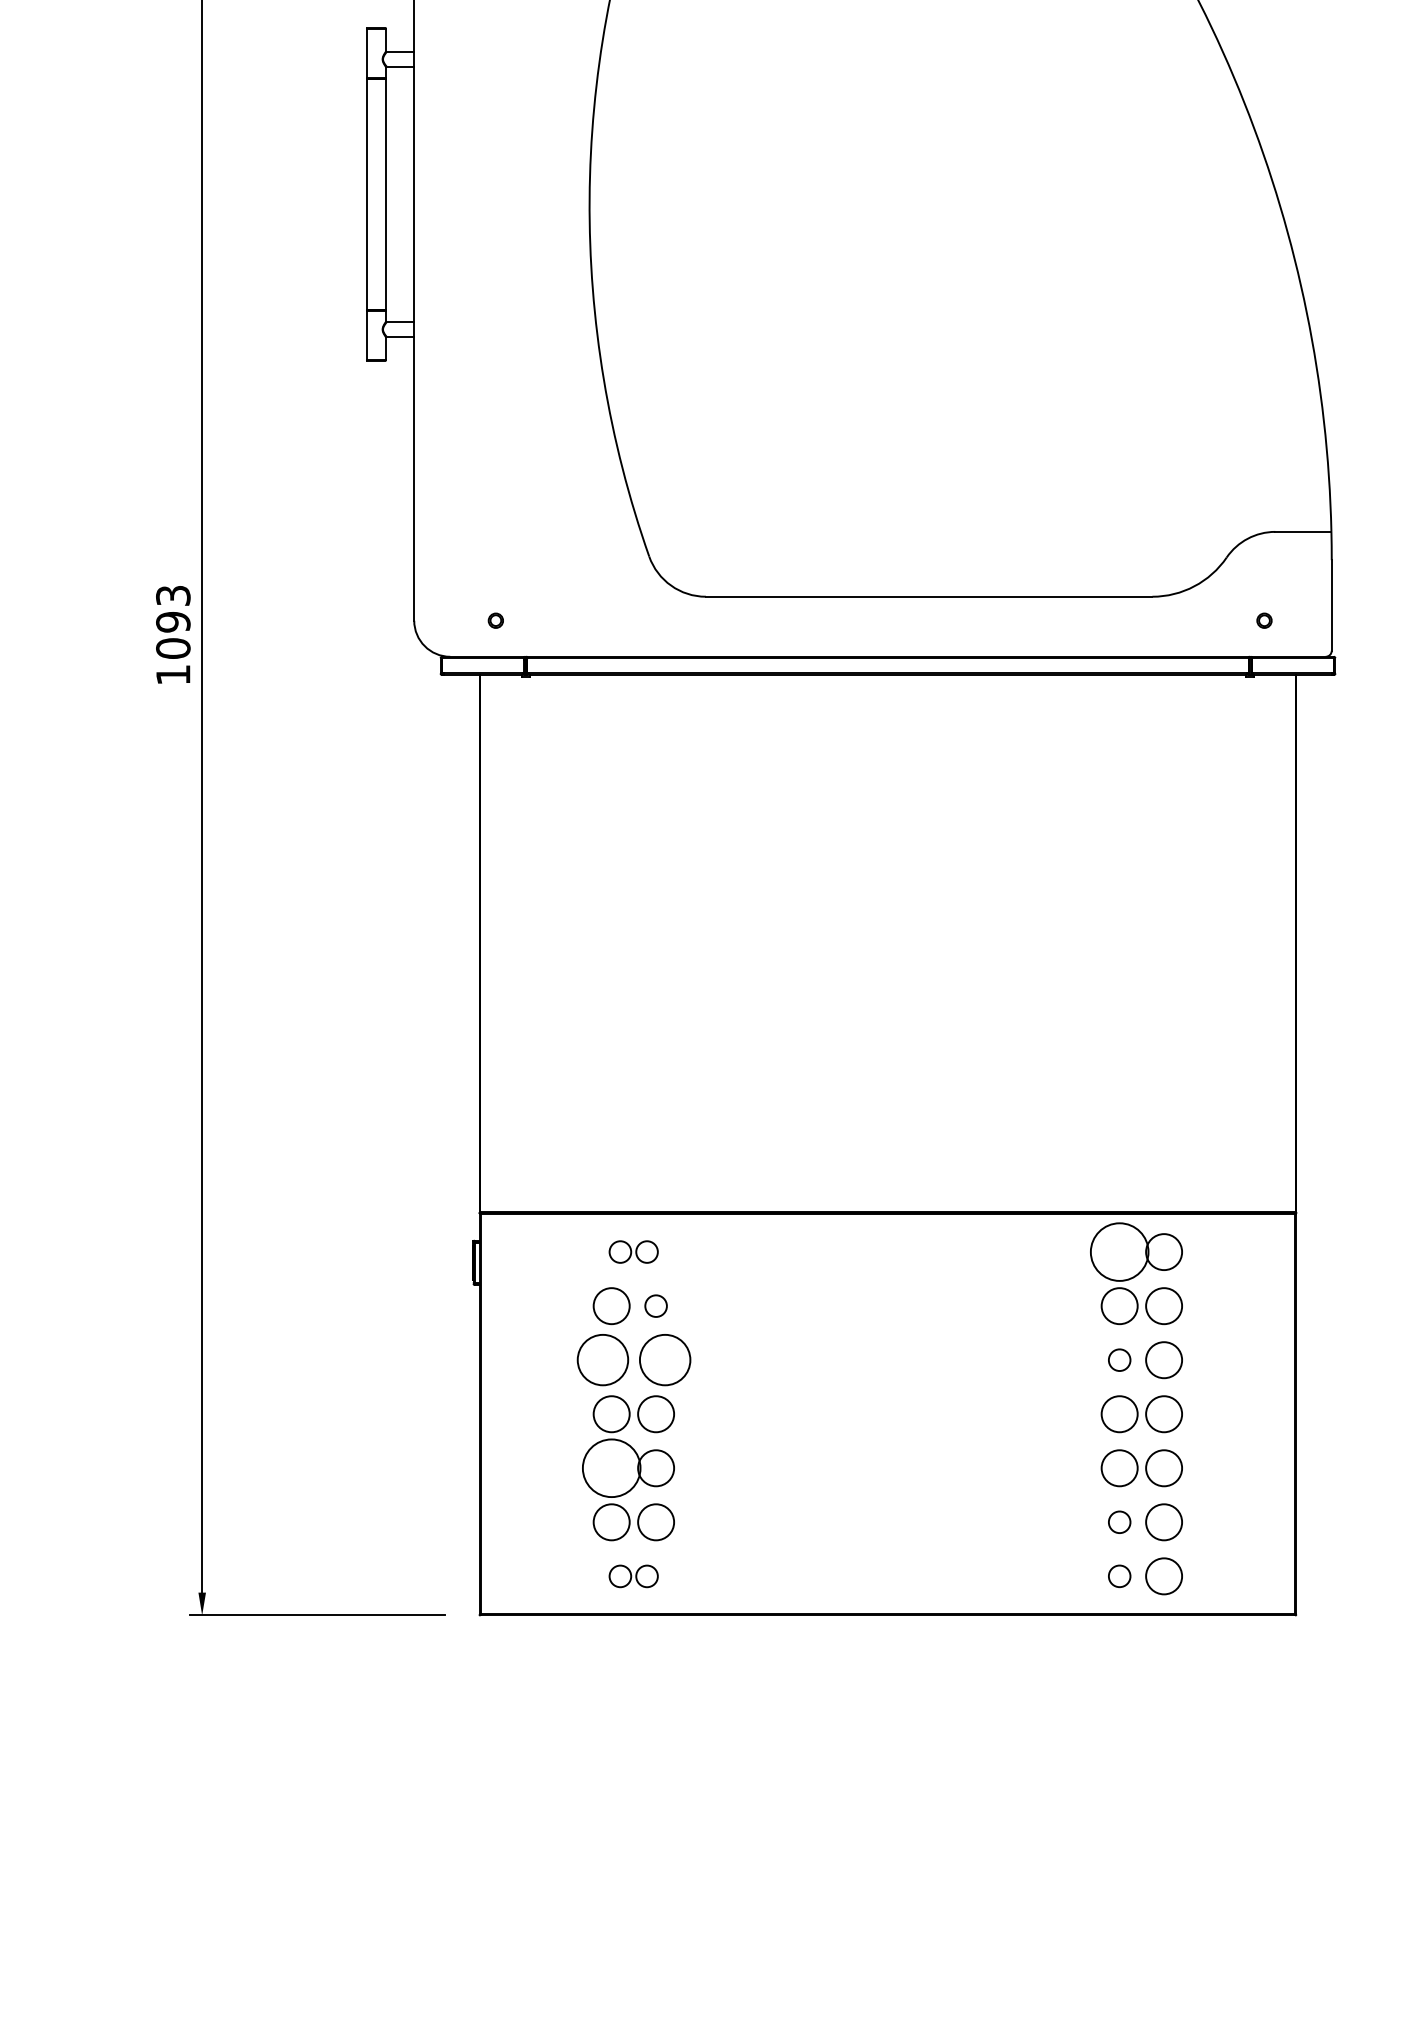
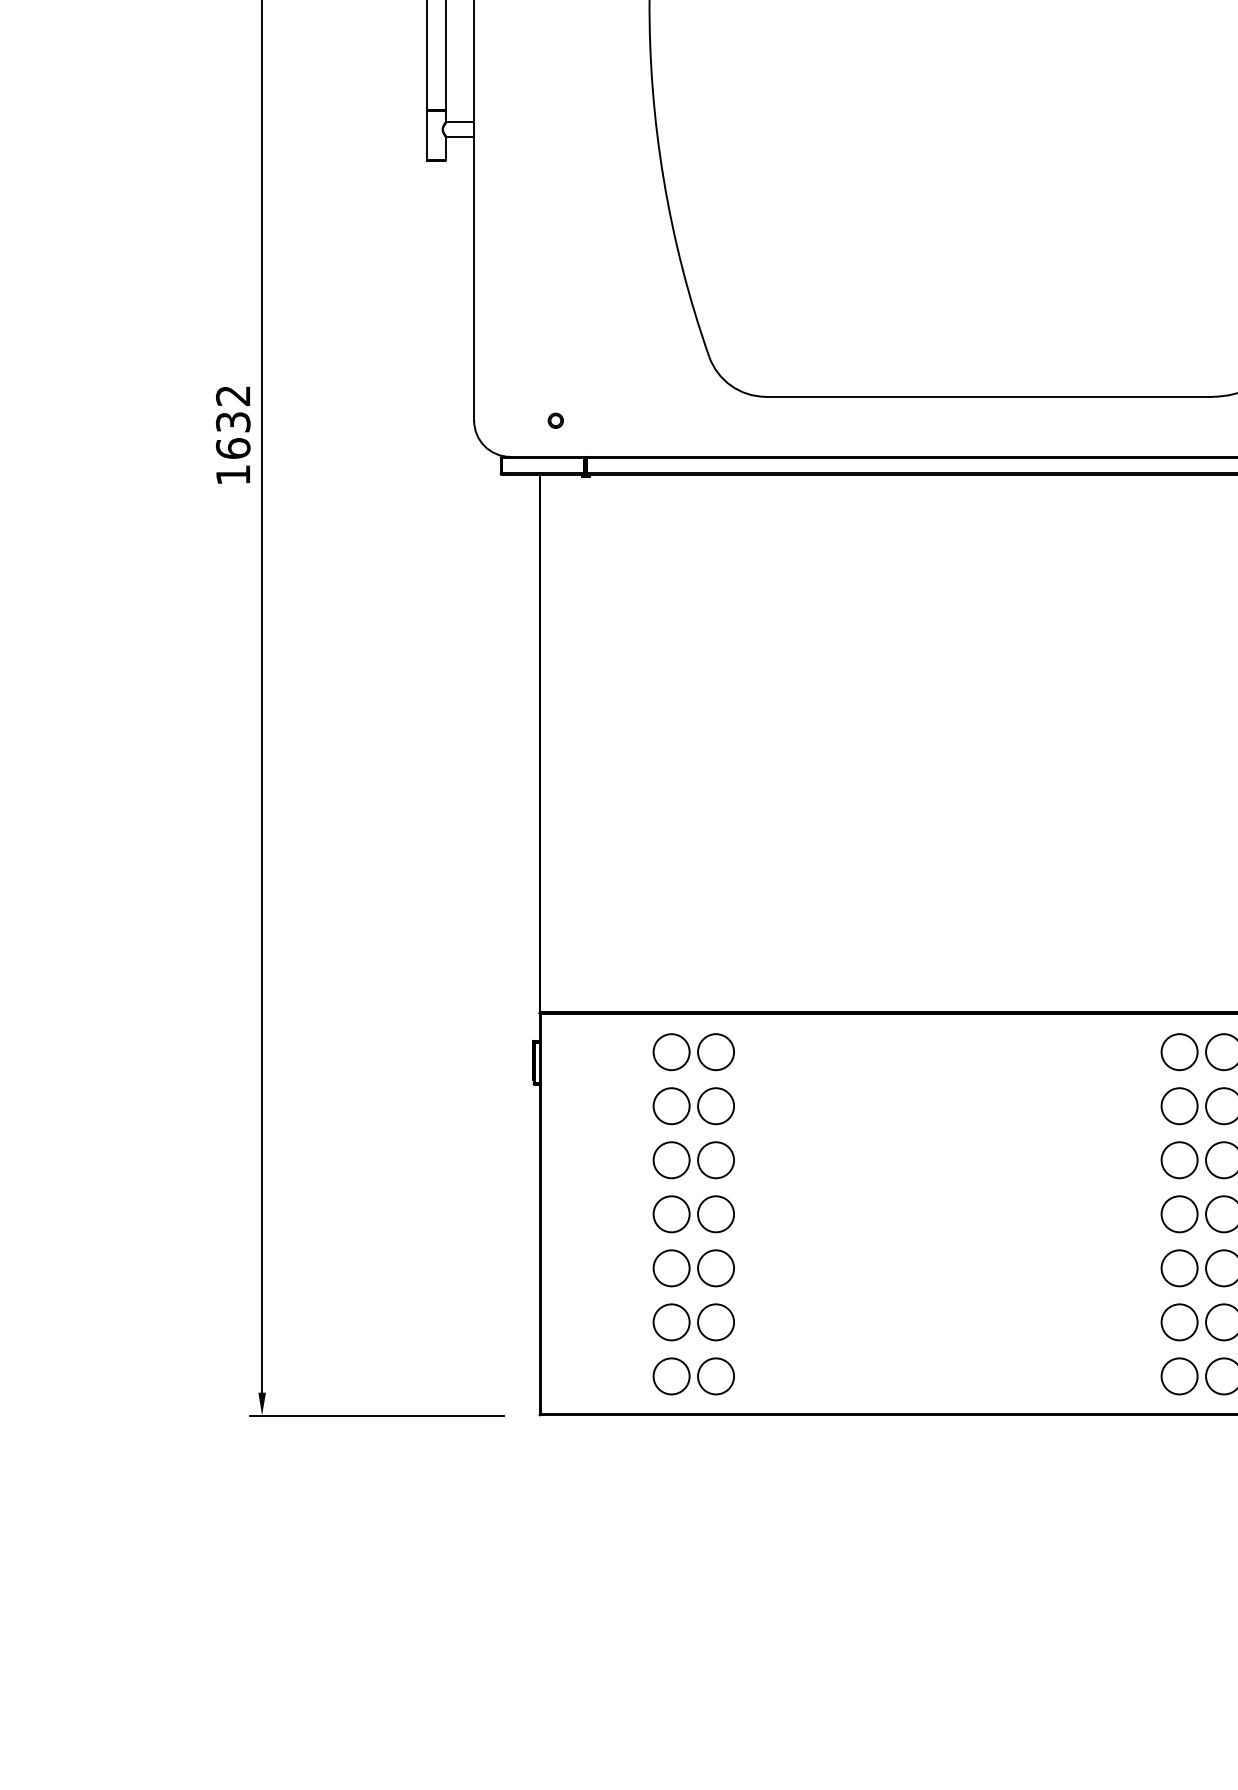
text: (173, 622) -> (233, 422), 1093 -> 1632
part: (633, 1251) -> (693, 1051), size x1.67
circle: (1119, 1252) -> (1179, 1052), size x0.62
circle: (656, 1306) -> (716, 1106), size x1.67
part: (633, 1360) -> (693, 1160), size x0.71
circle: (1119, 1360) -> (1179, 1160), size x1.67
circle: (611, 1468) -> (671, 1268), size x0.62
circle: (1119, 1522) -> (1179, 1322), size x1.67
part: (633, 1576) -> (693, 1376), size x1.67
circle: (1119, 1576) -> (1179, 1376), size x1.67

